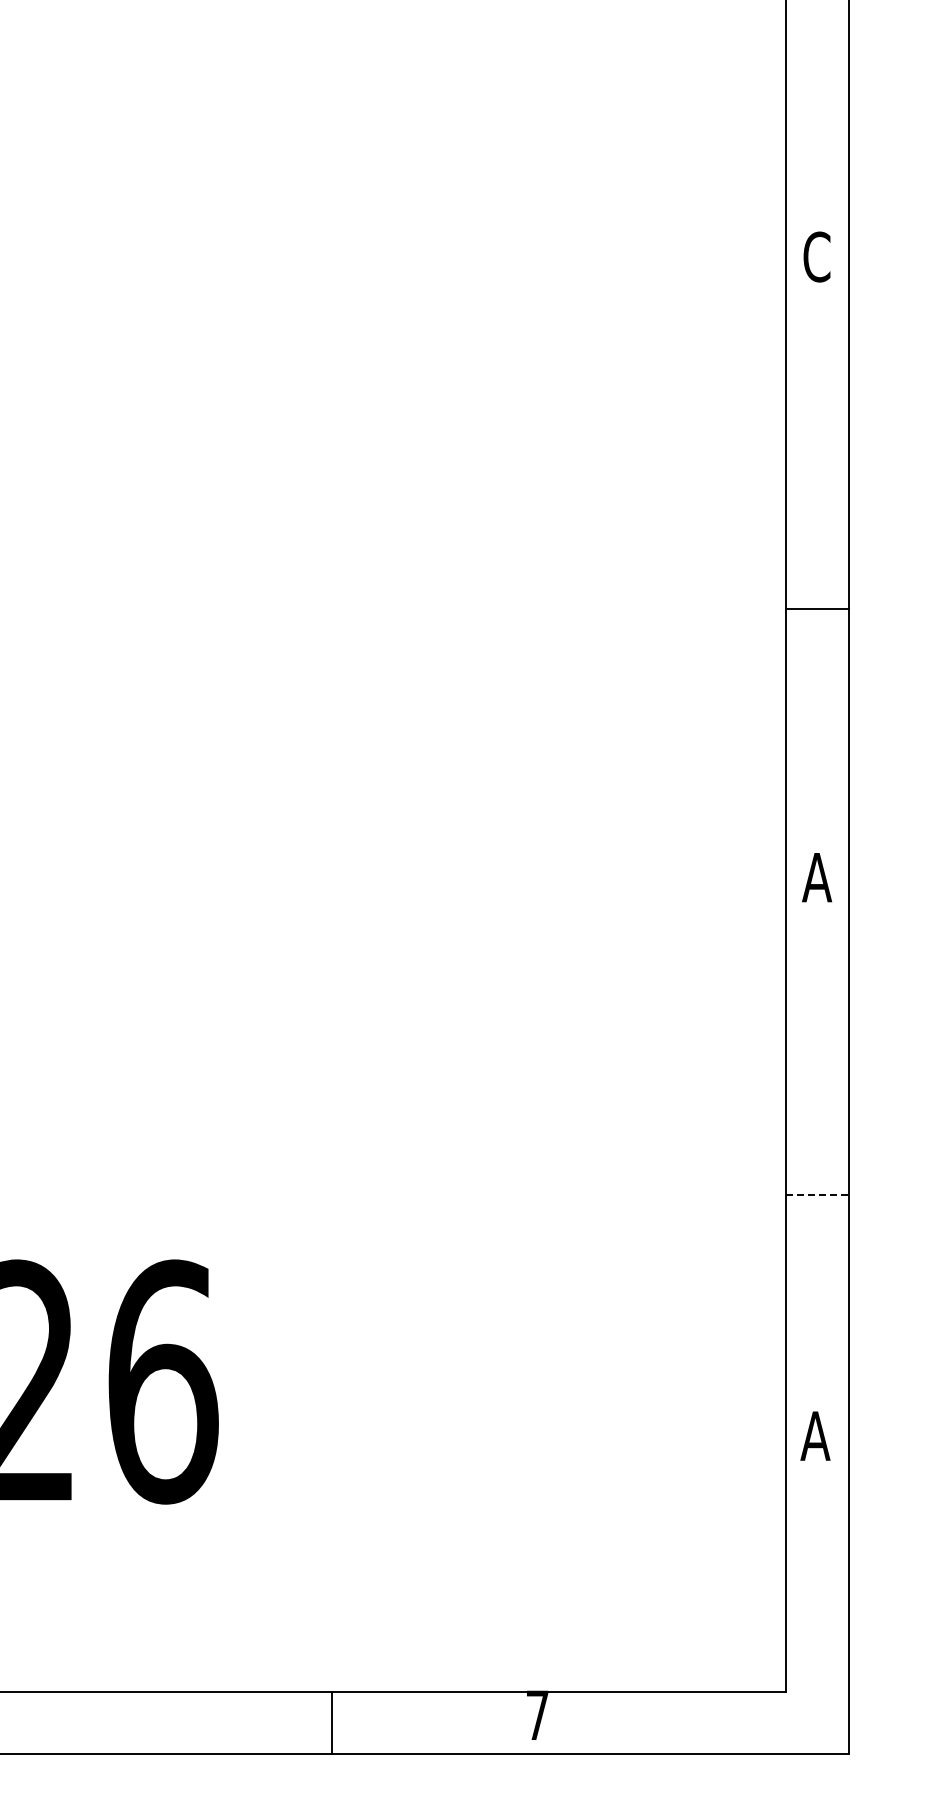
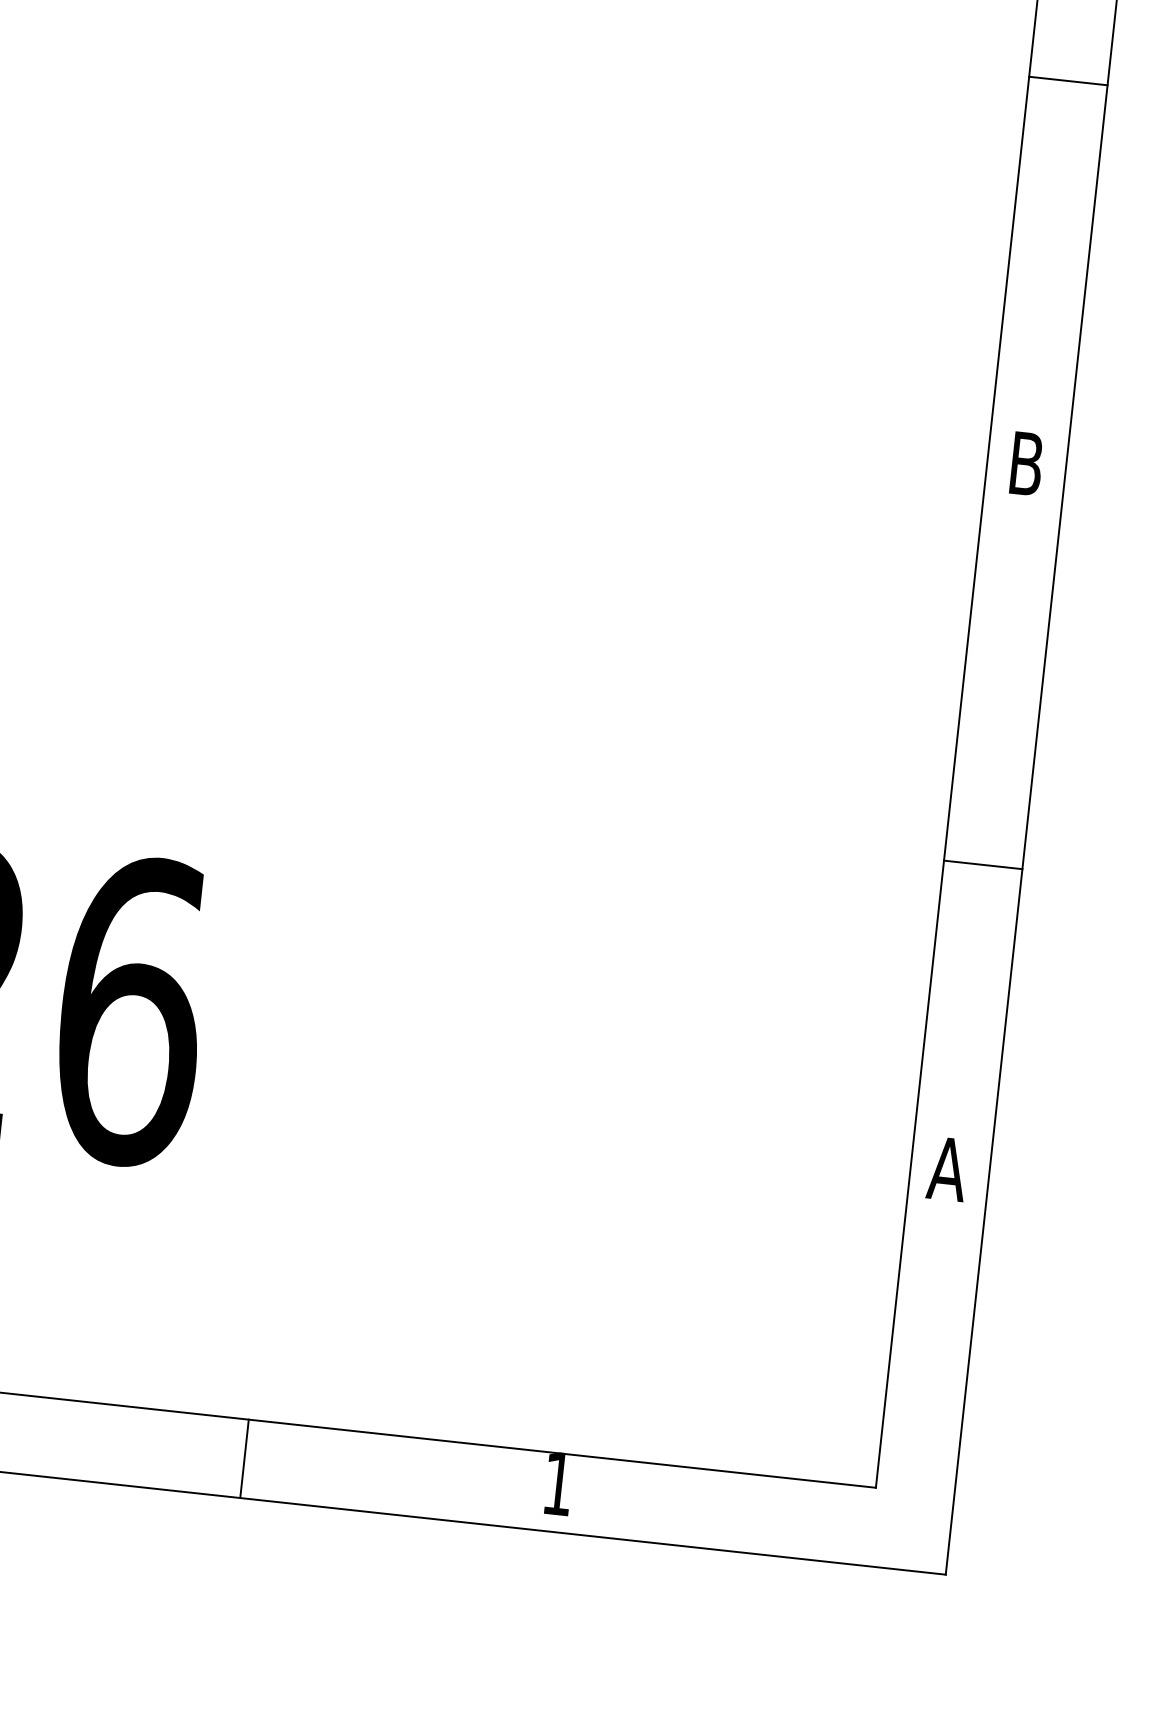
line: (817, 609) -> (1068, 81), moved
text: (817, 877) -> (1026, 463), A -> B
line: (817, 1195) -> (983, 865), dashed -> solid
text: (537, 1714) -> (558, 1482), 7 -> 1
line: (331, 1722) -> (243, 1458), moved

